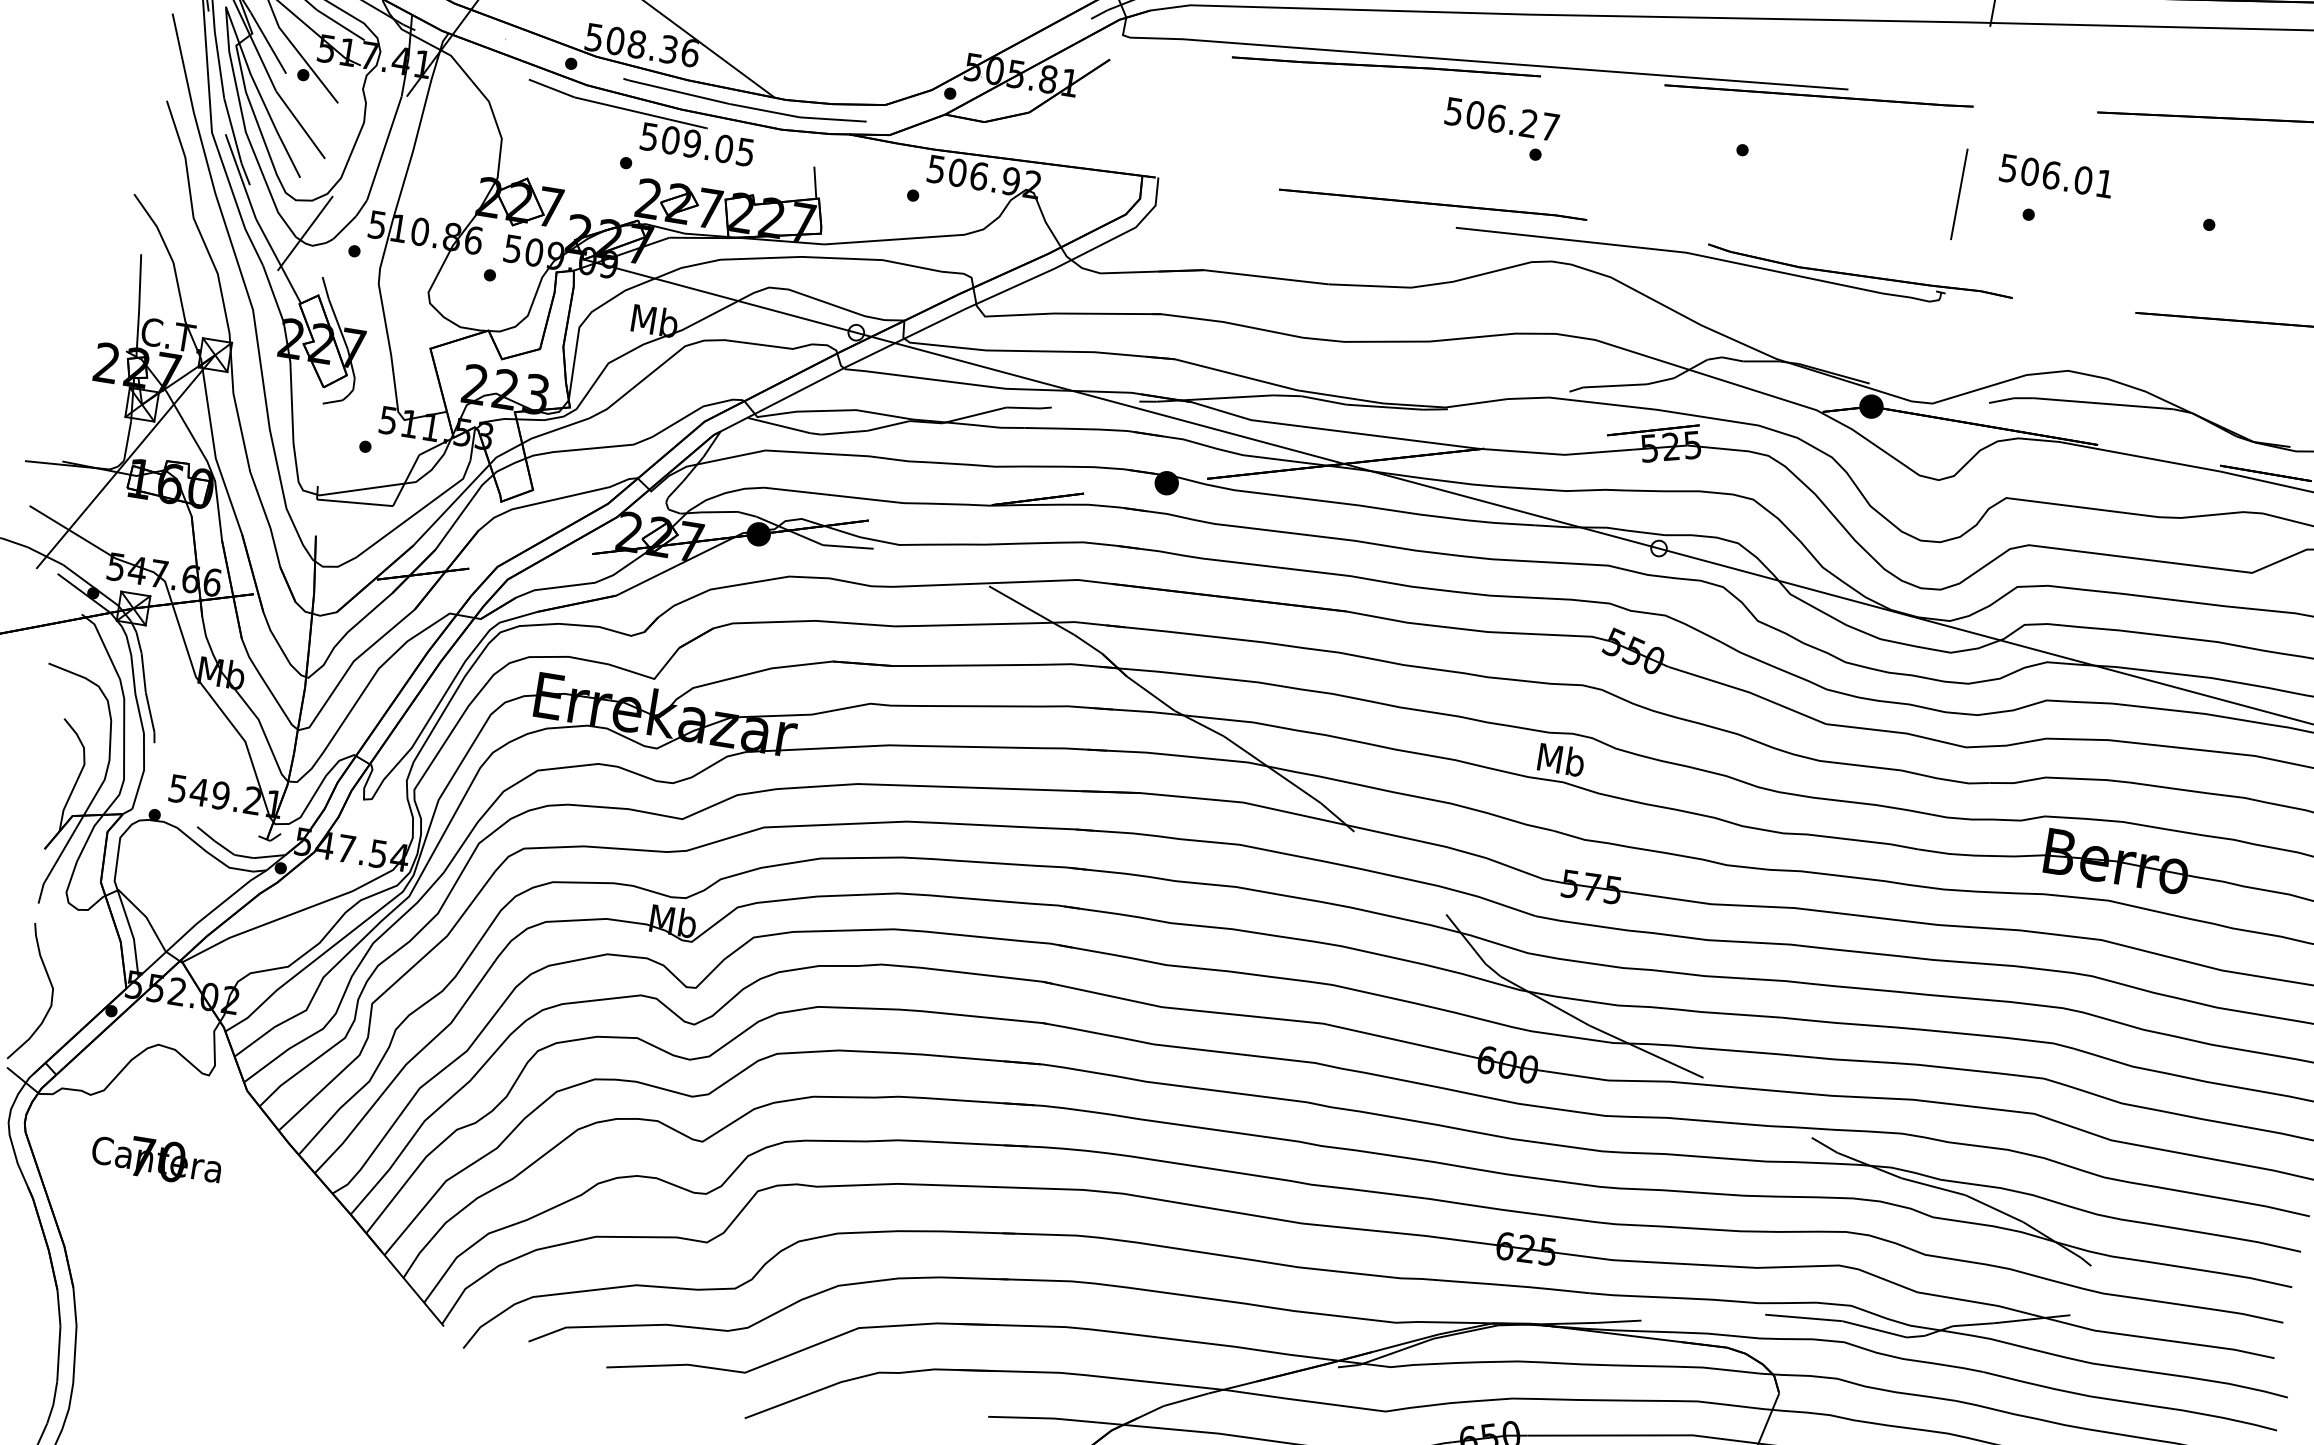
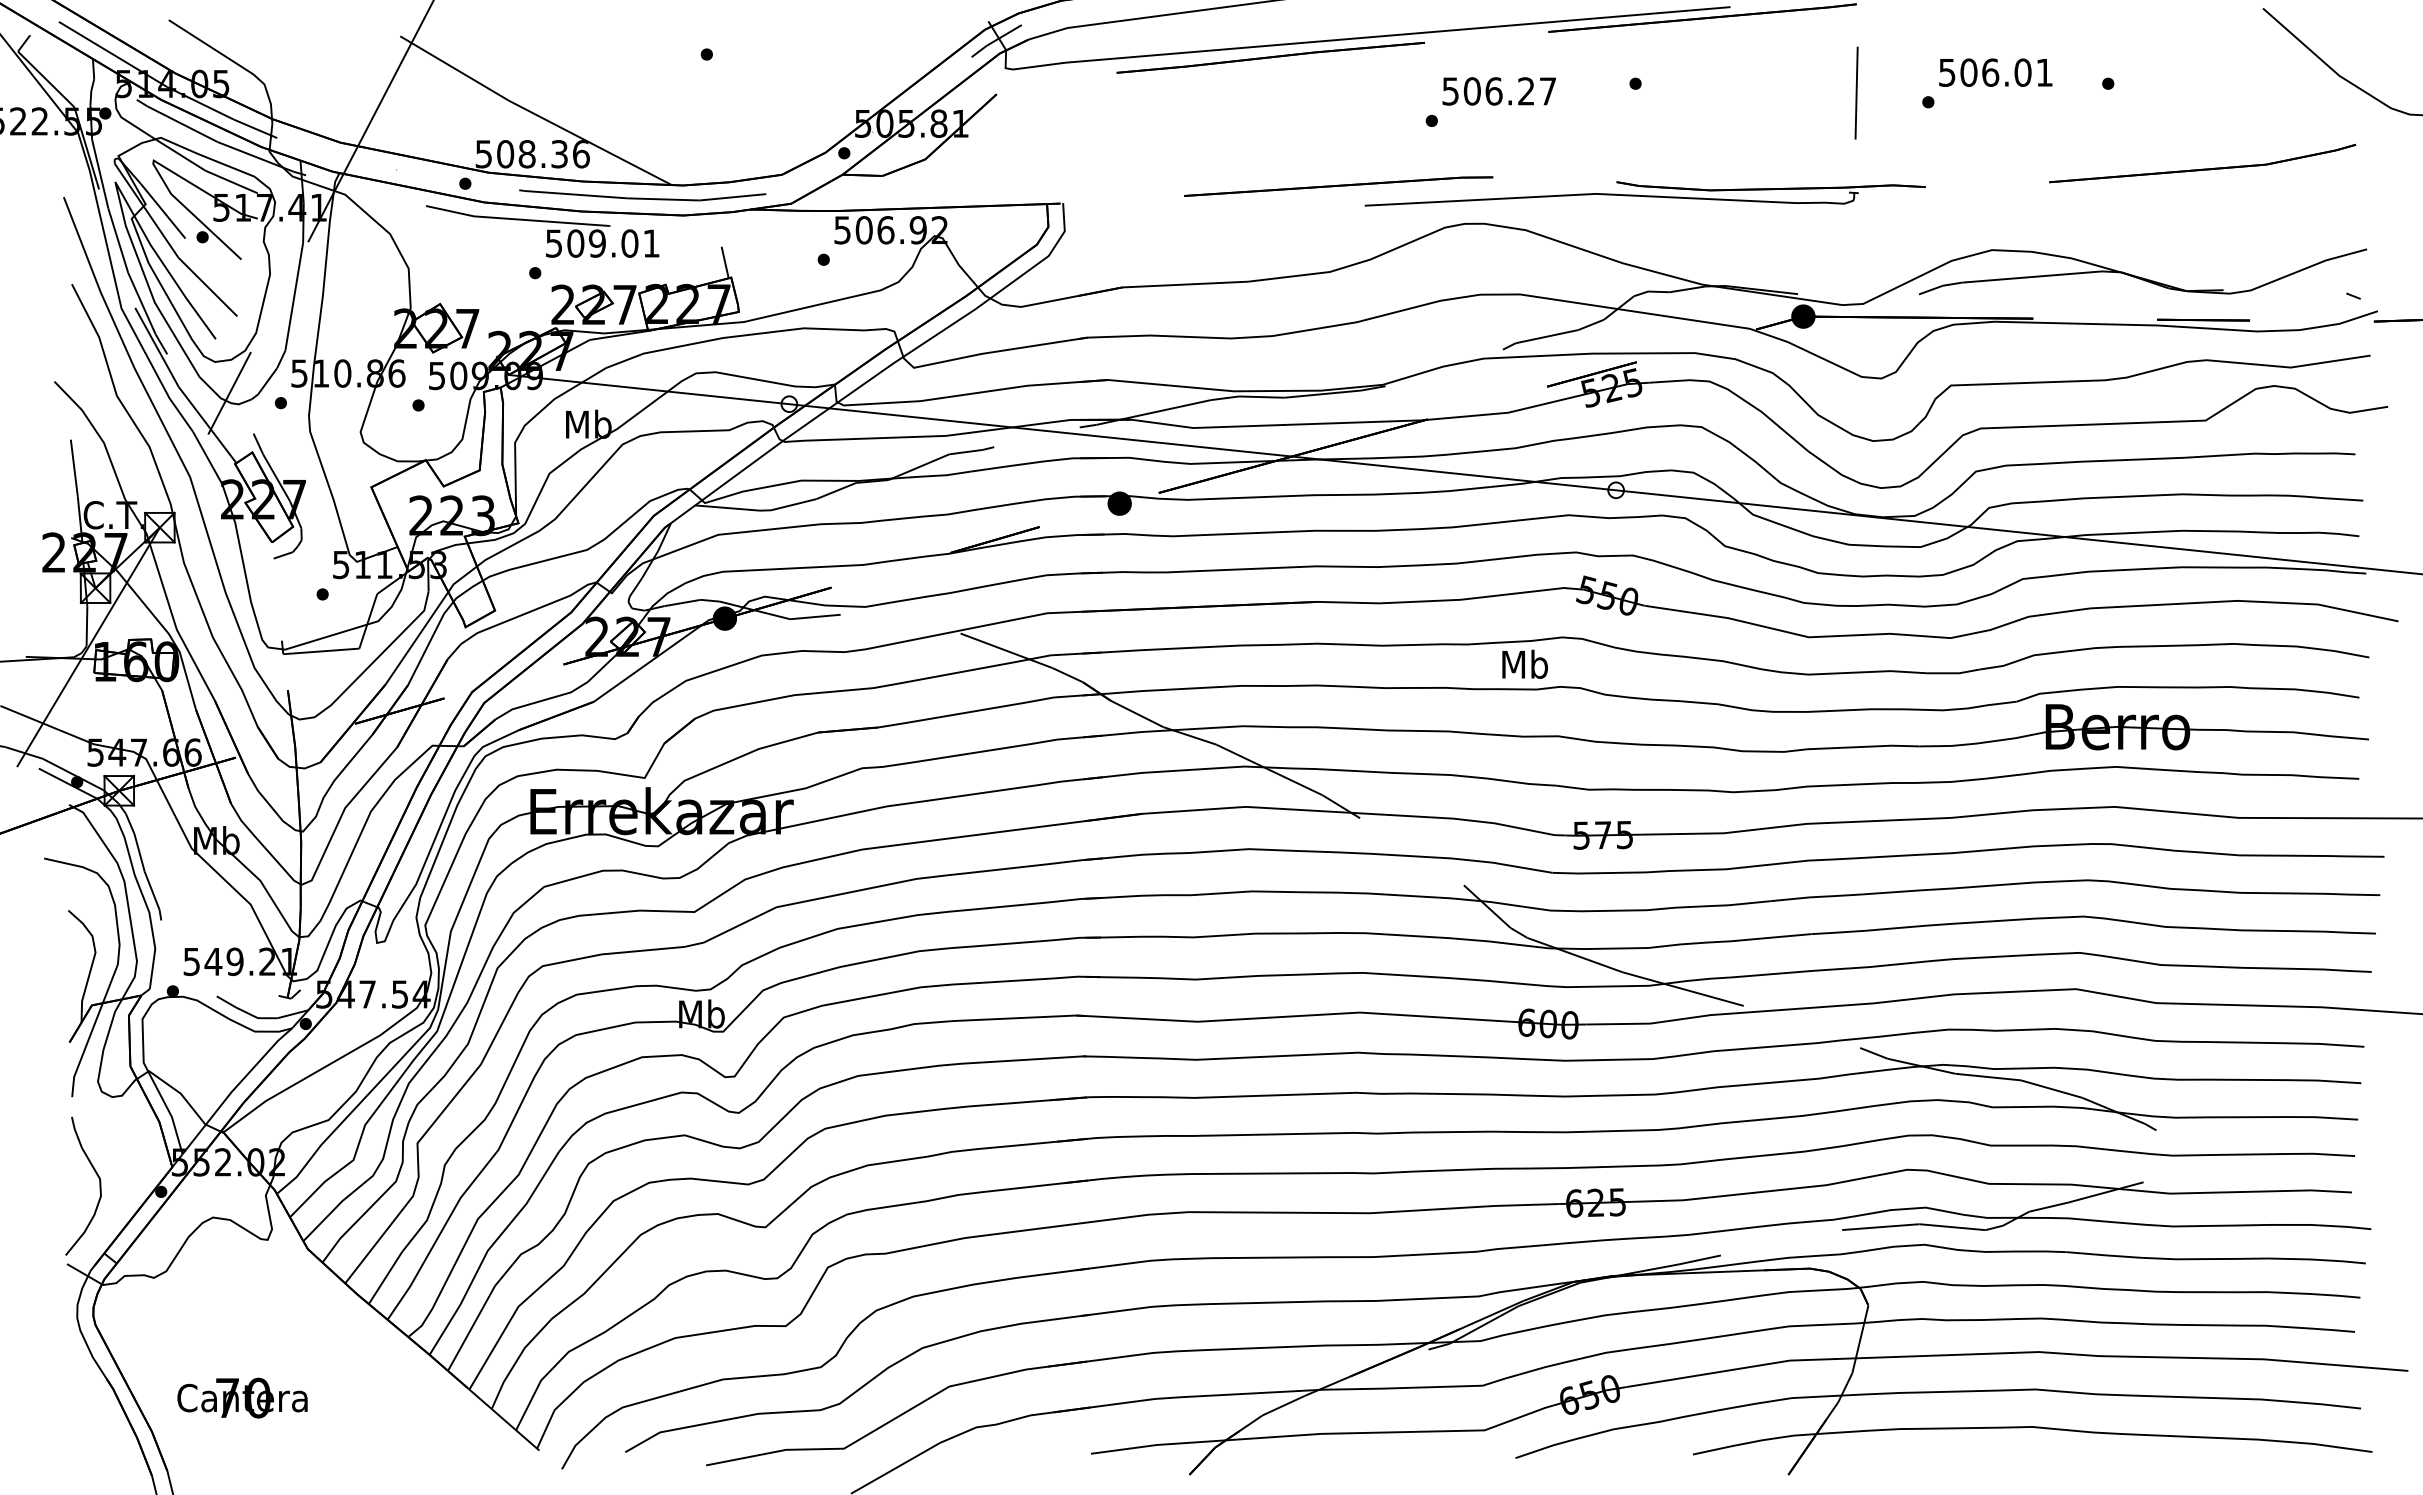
text: (1501, 119) -> (1498, 91), moved
text: (745, 152) -> (651, 243), 509.05 -> 509.01
text: (2056, 175) -> (1995, 72), moved
text: (1560, 758) -> (1524, 663), moved
text: (156, 1158) -> (242, 1397), moved

